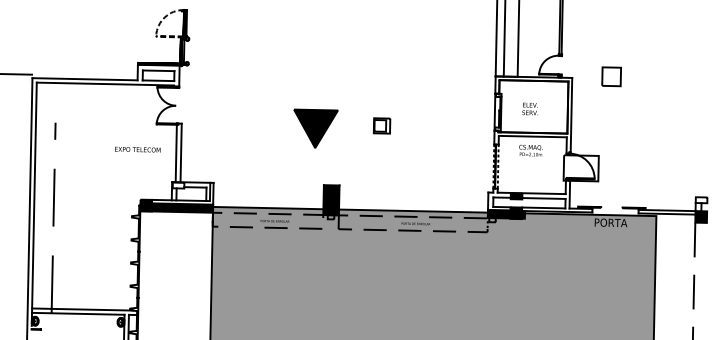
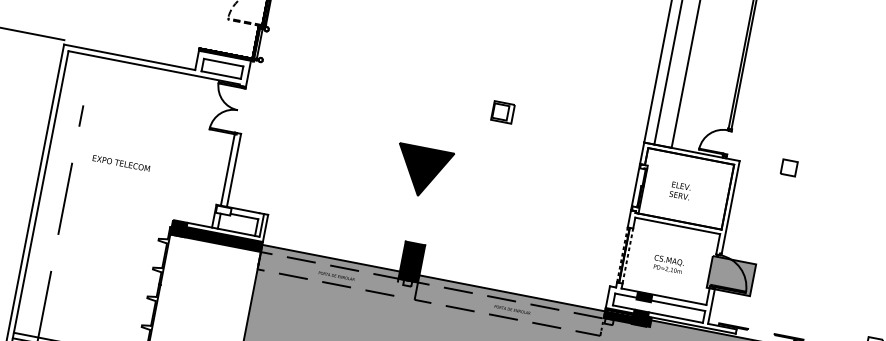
part: (611, 76) -> (789, 167), size x0.62
part: (381, 125) -> (502, 111), moved
part: (315, 128) -> (422, 171), moved
text: (137, 149) -> (121, 163), moved
text: (530, 150) -> (668, 264), moved
fill: (580, 168) -> (730, 276), added

